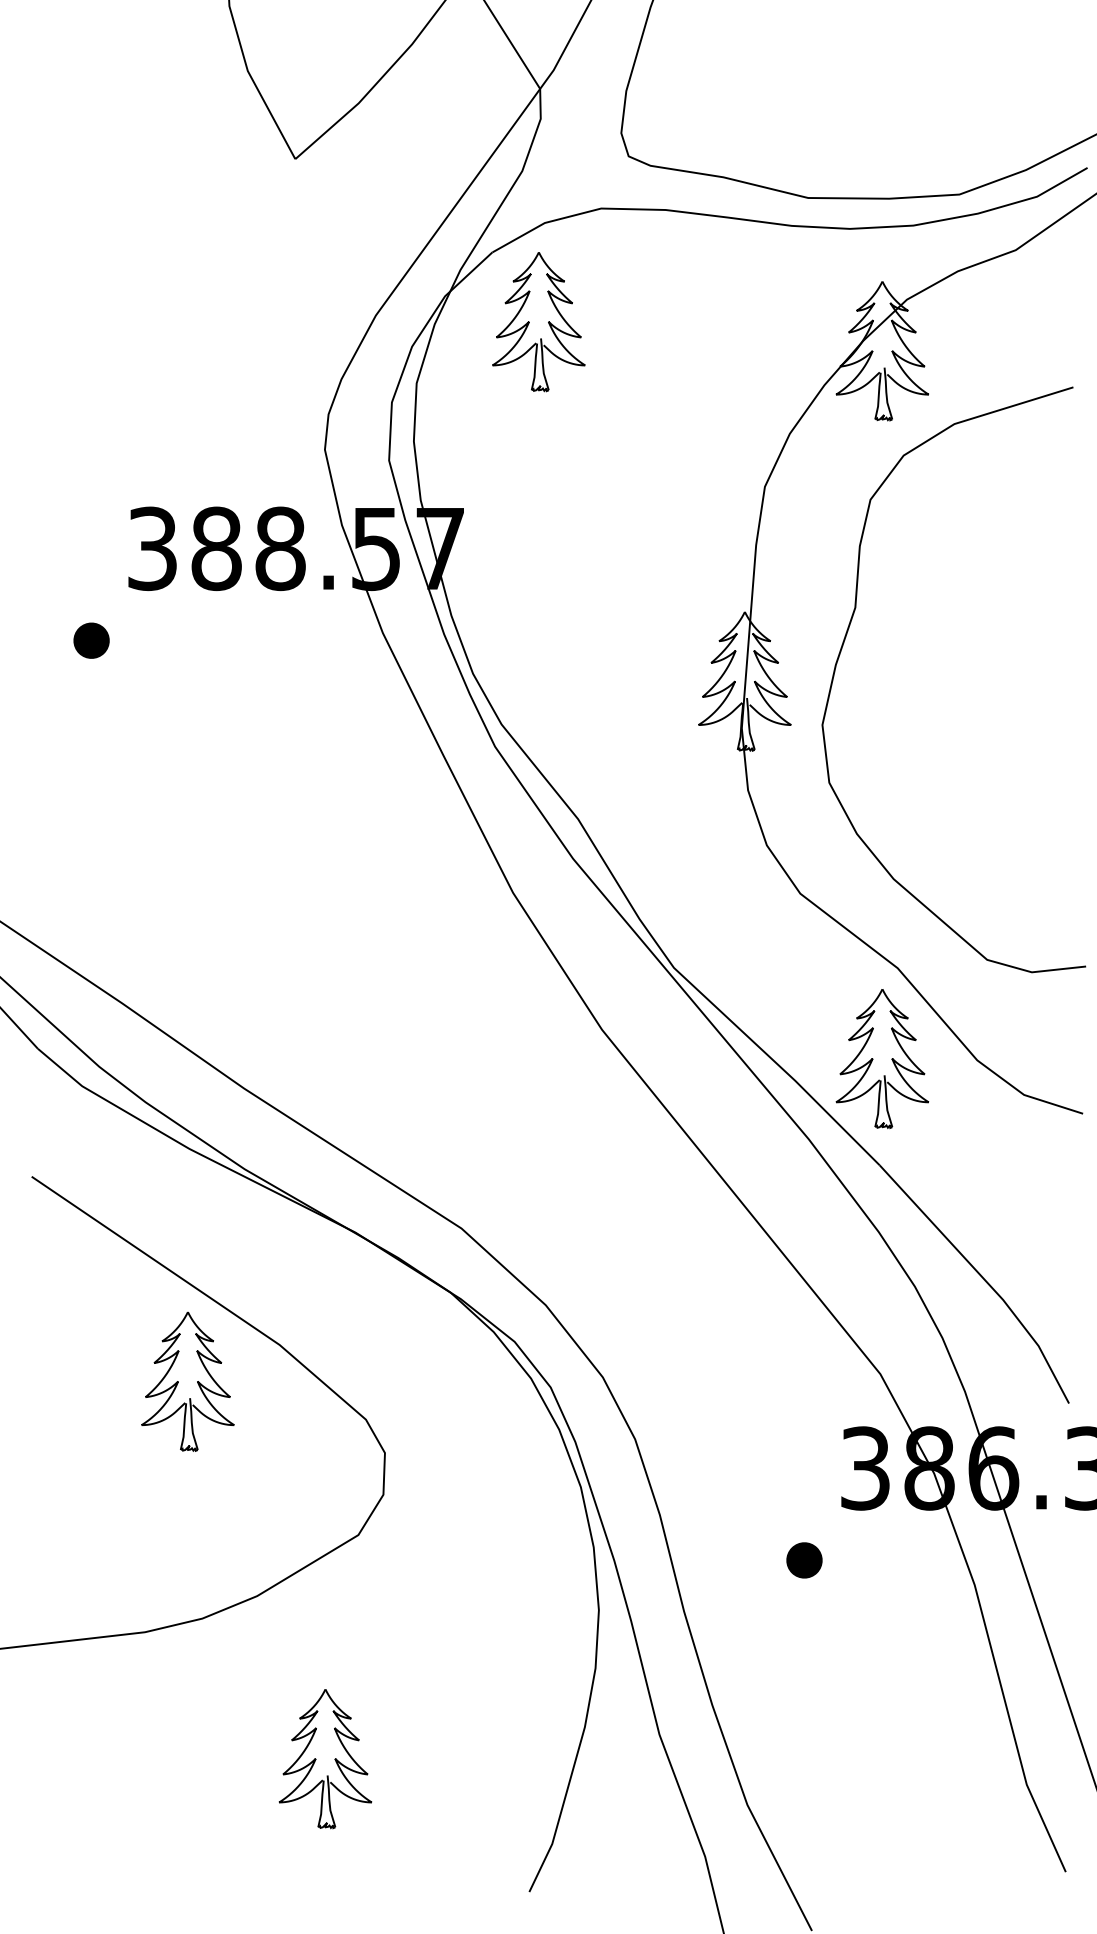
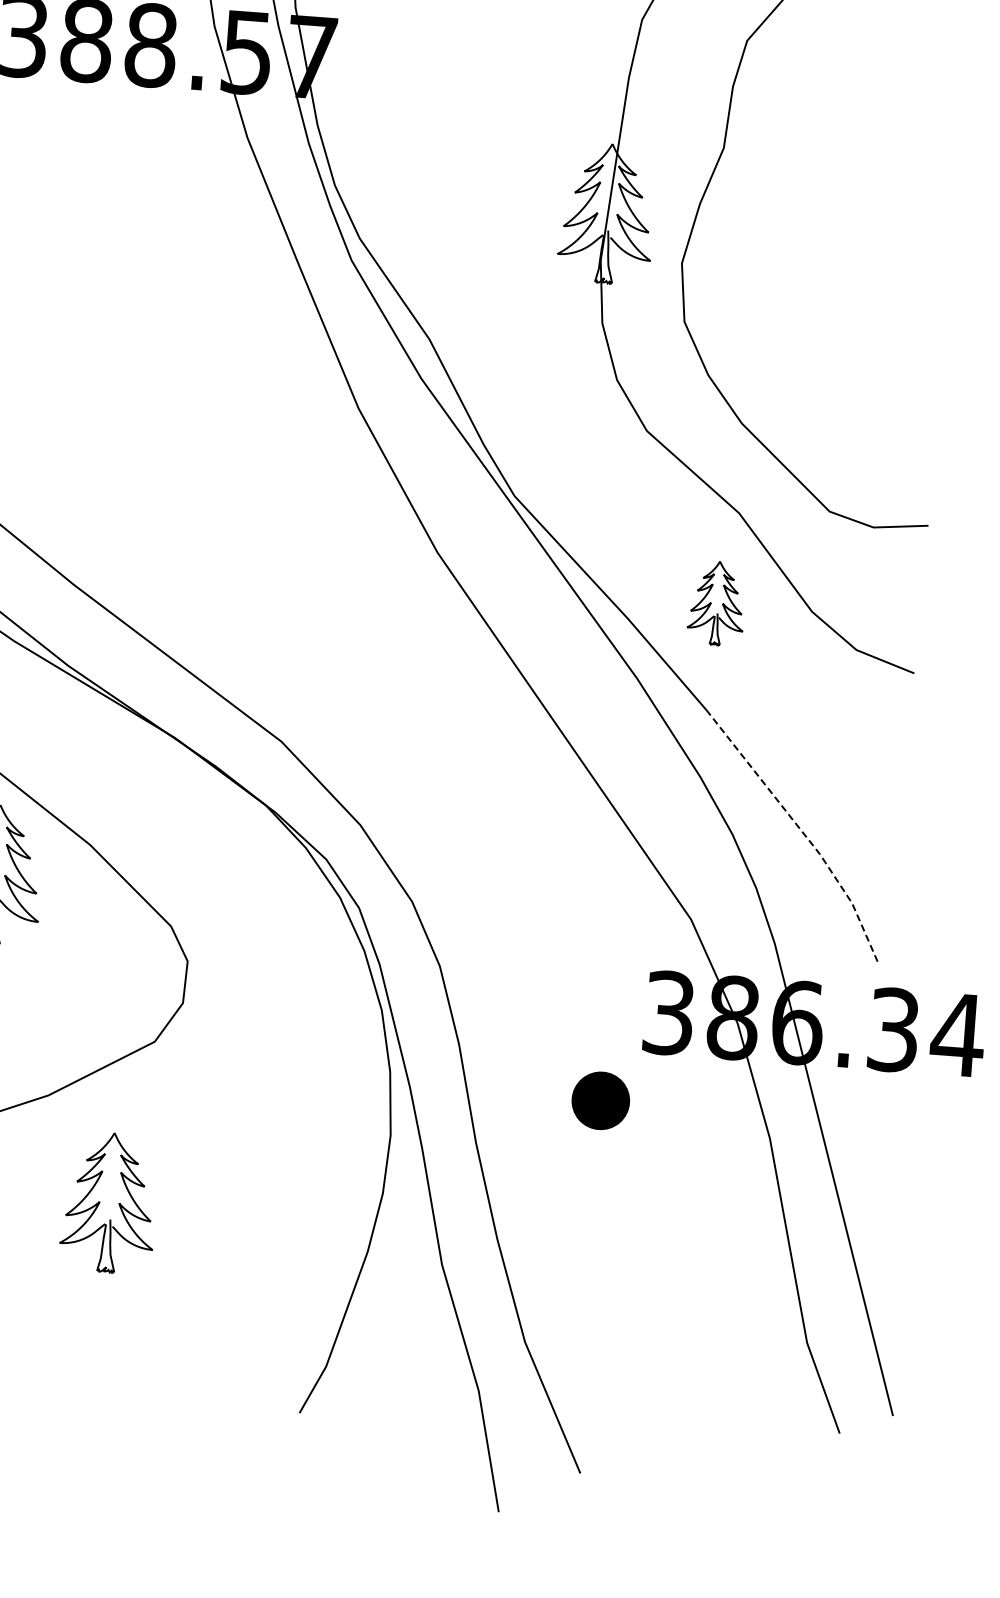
part: (882, 1059) -> (717, 603), size x0.6
line: (984, 1279) -> (802, 832), solid -> dashed
part: (804, 1560) -> (600, 1100), size x1.6
part: (325, 1759) -> (109, 1203), moved

